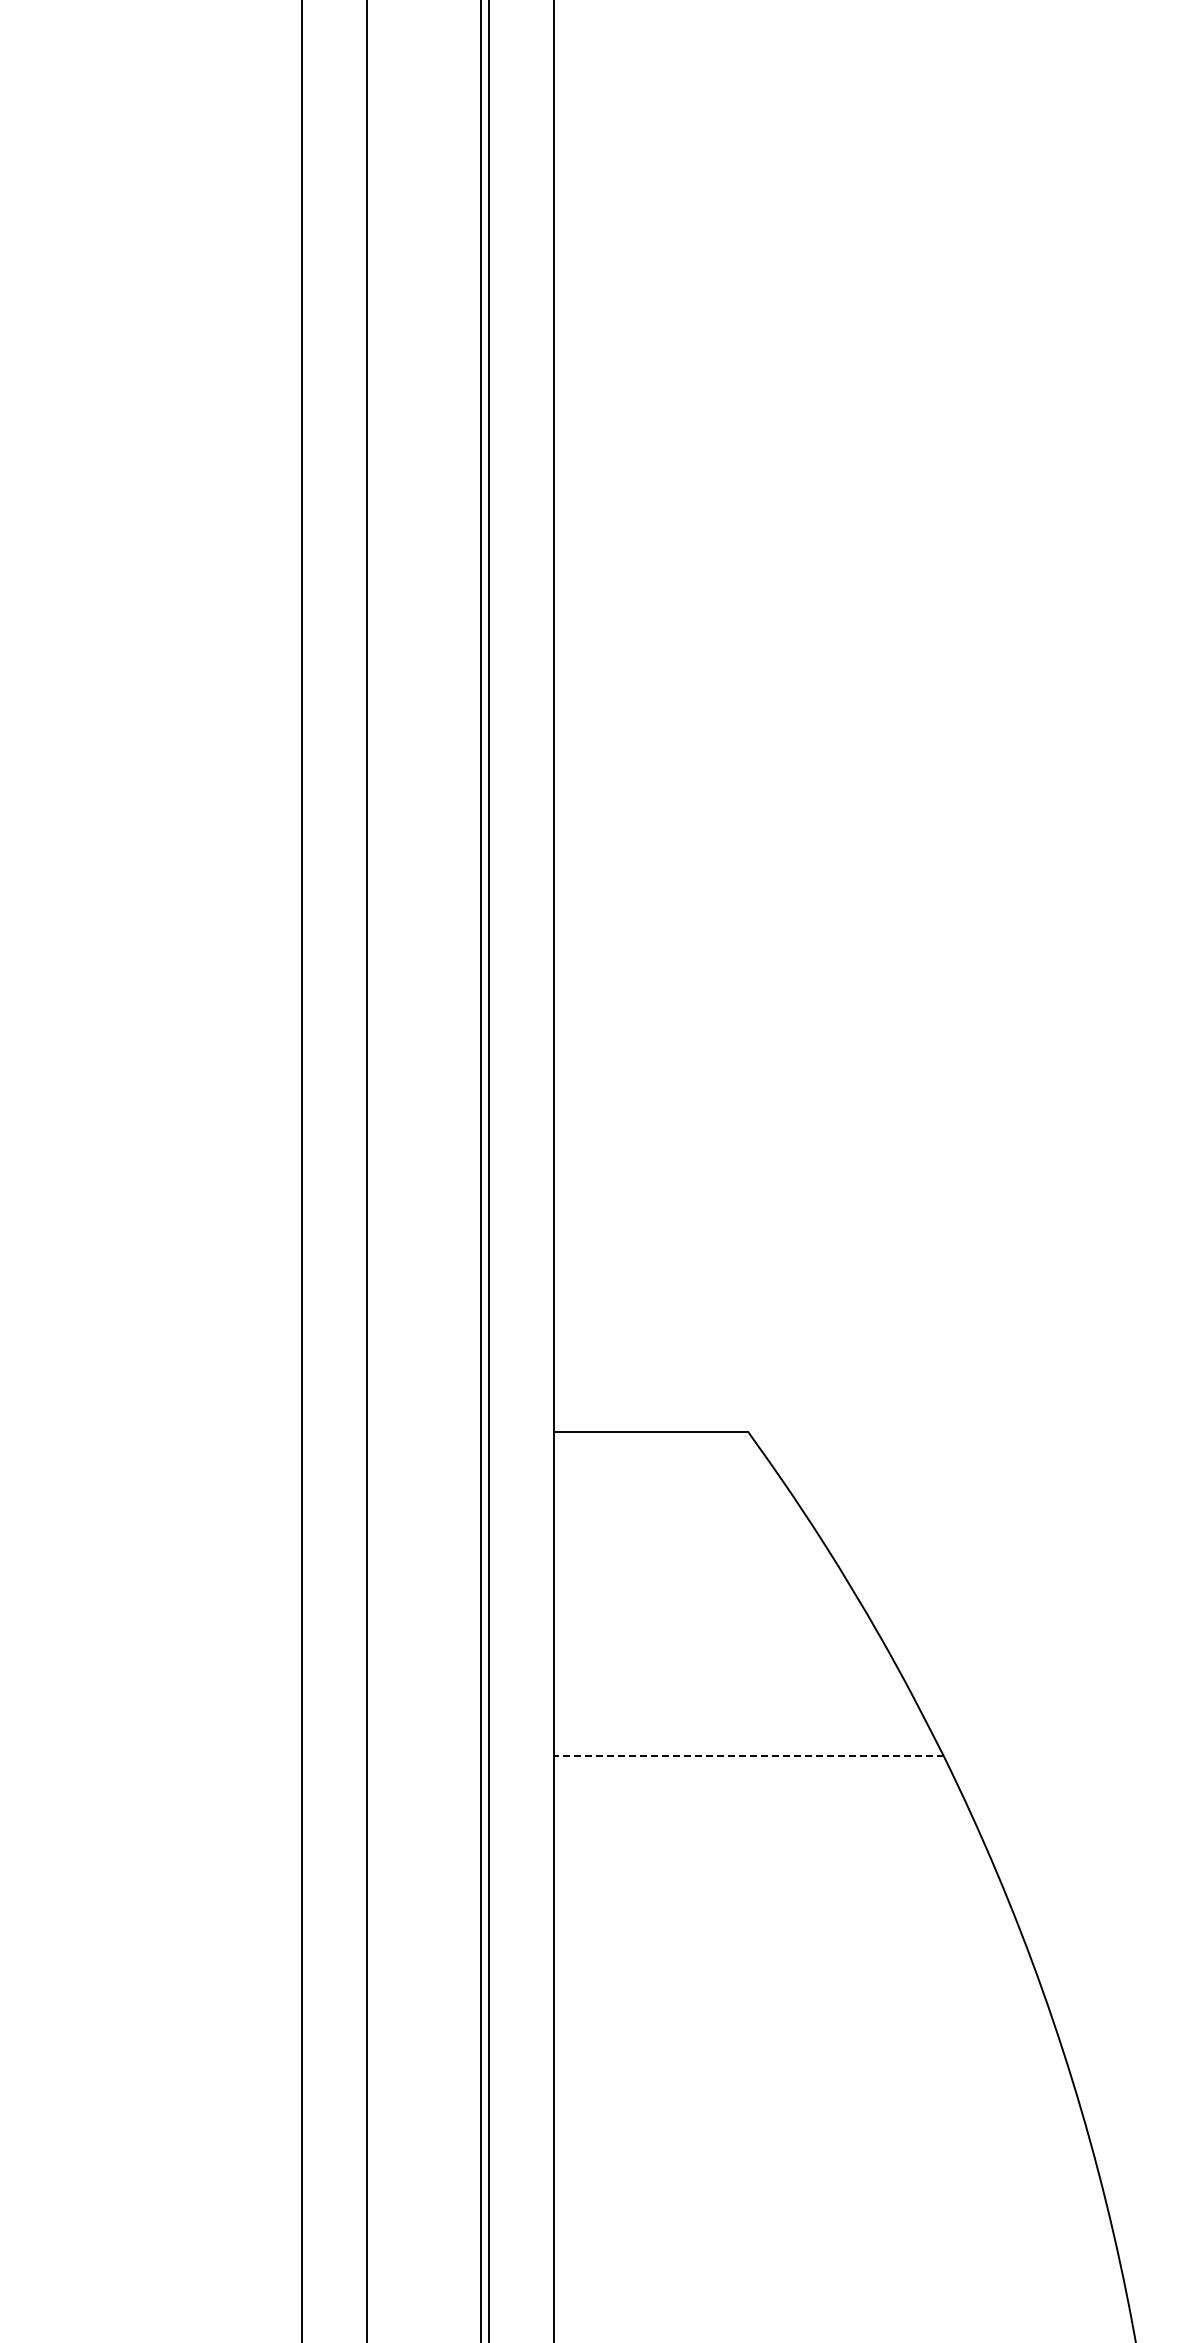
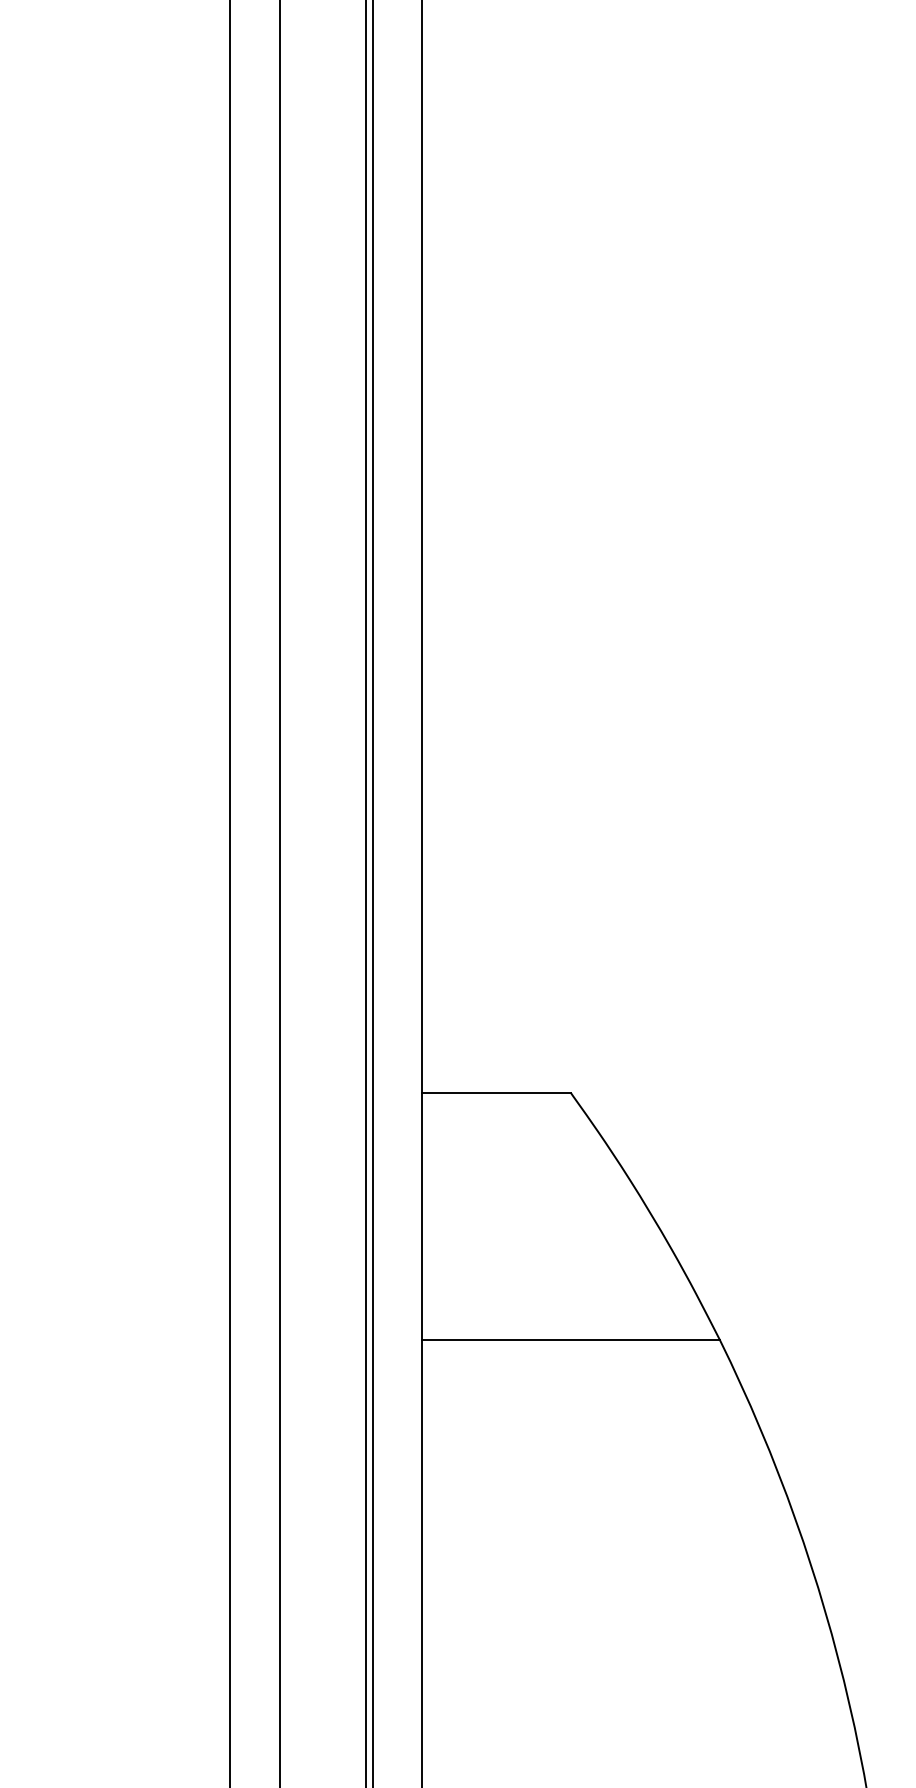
line: (748, 1756) -> (570, 1340), dashed -> solid

